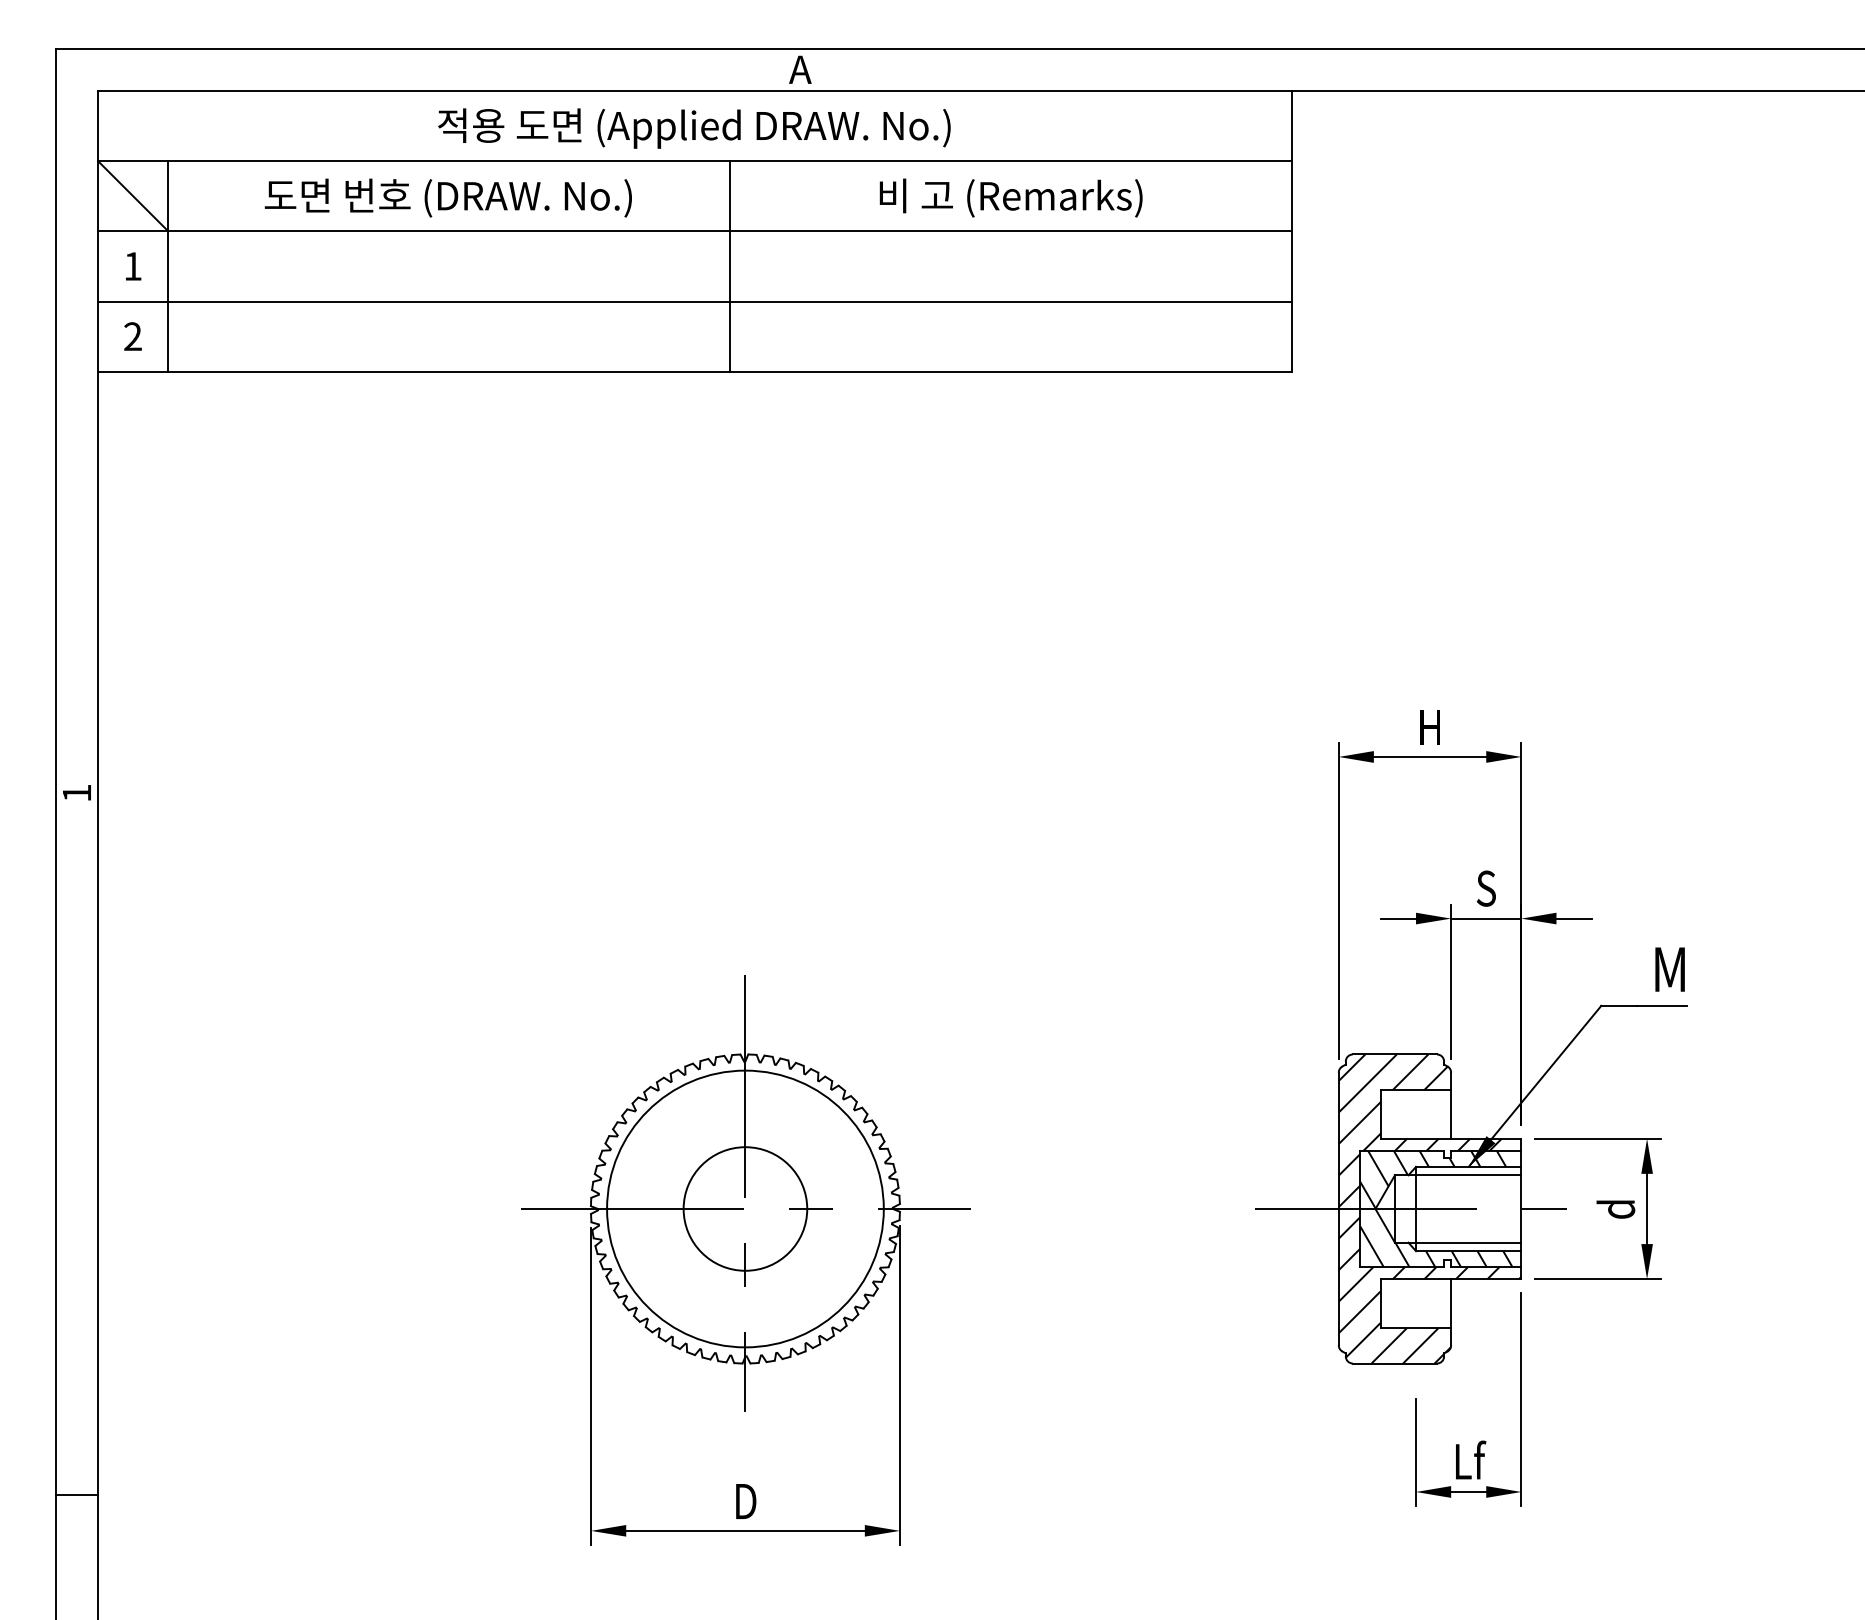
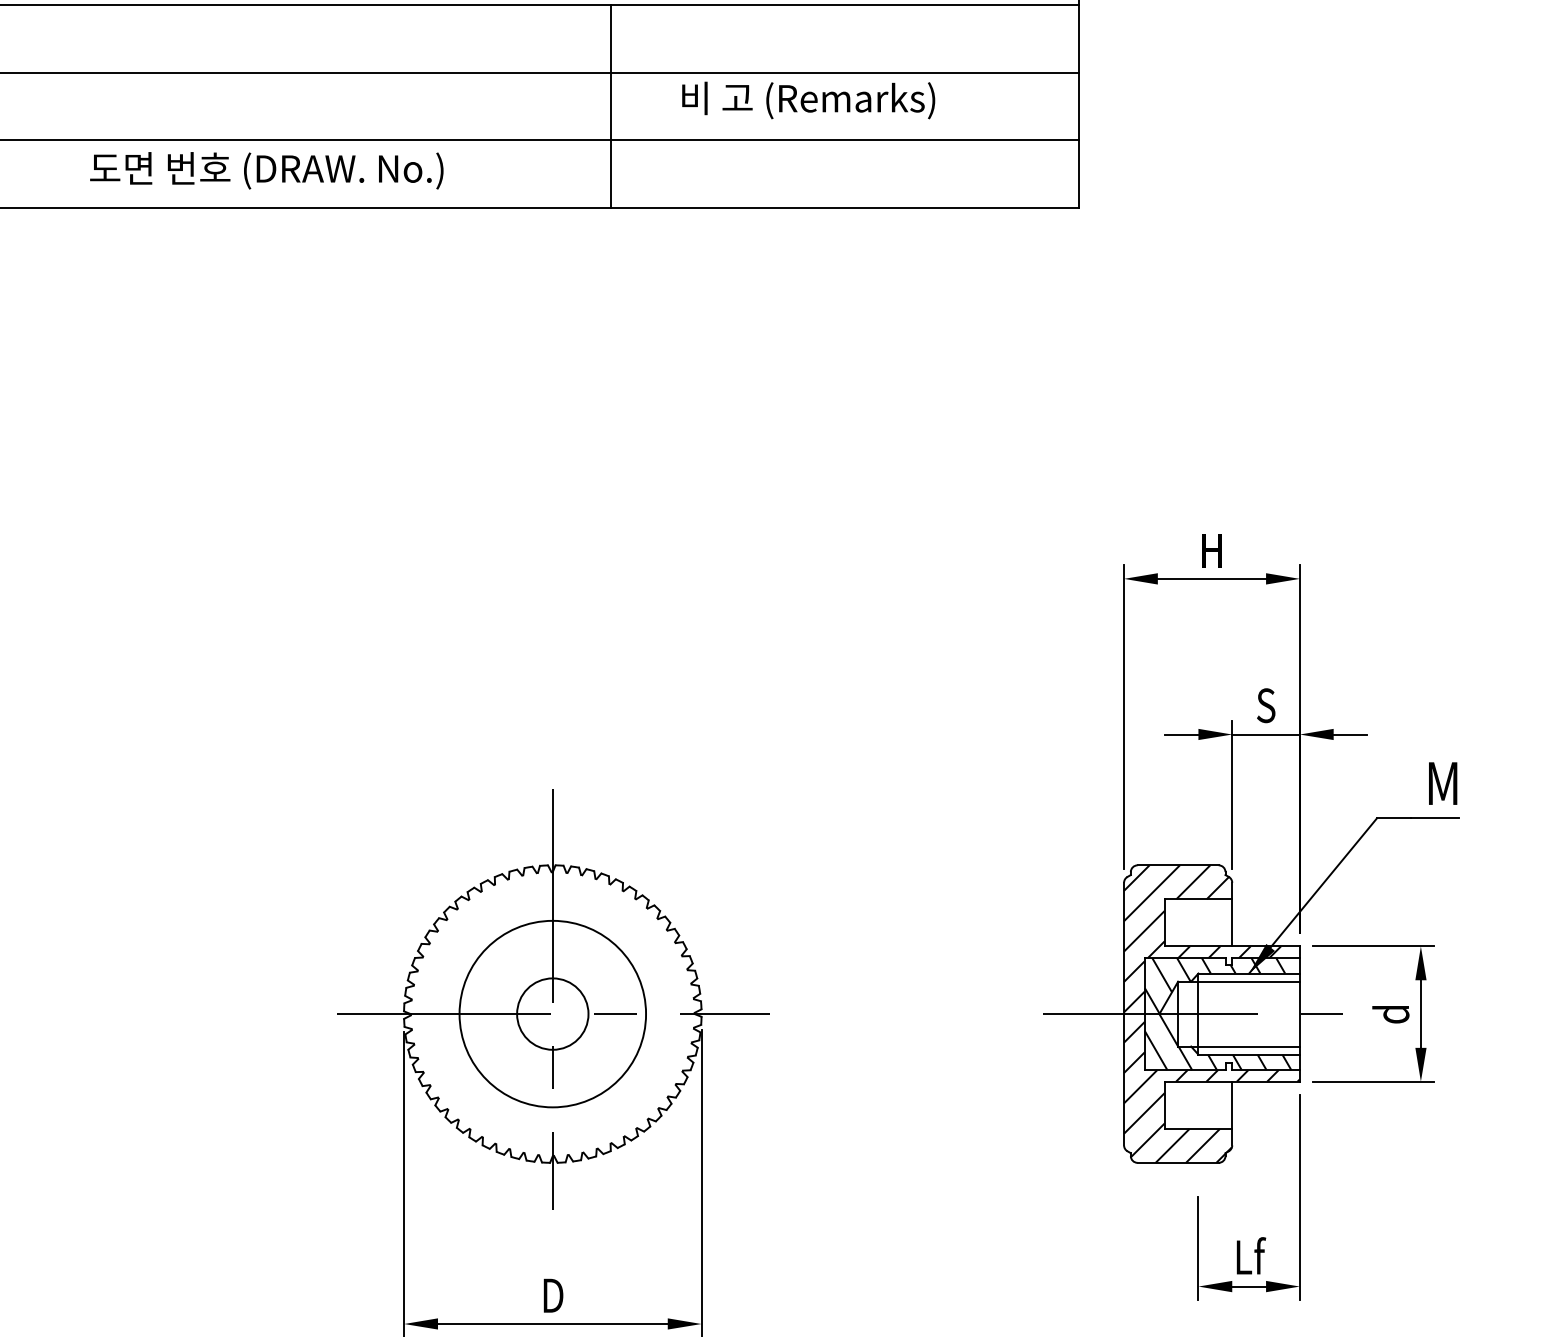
text: (447, 197) -> (265, 170), moved
text: (1010, 197) -> (808, 99), moved
line: (730, 266) -> (611, 106), moved
circle: (745, 1208) -> (552, 1013), size x0.6
circle: (745, 1208) -> (552, 1013), size x0.7

